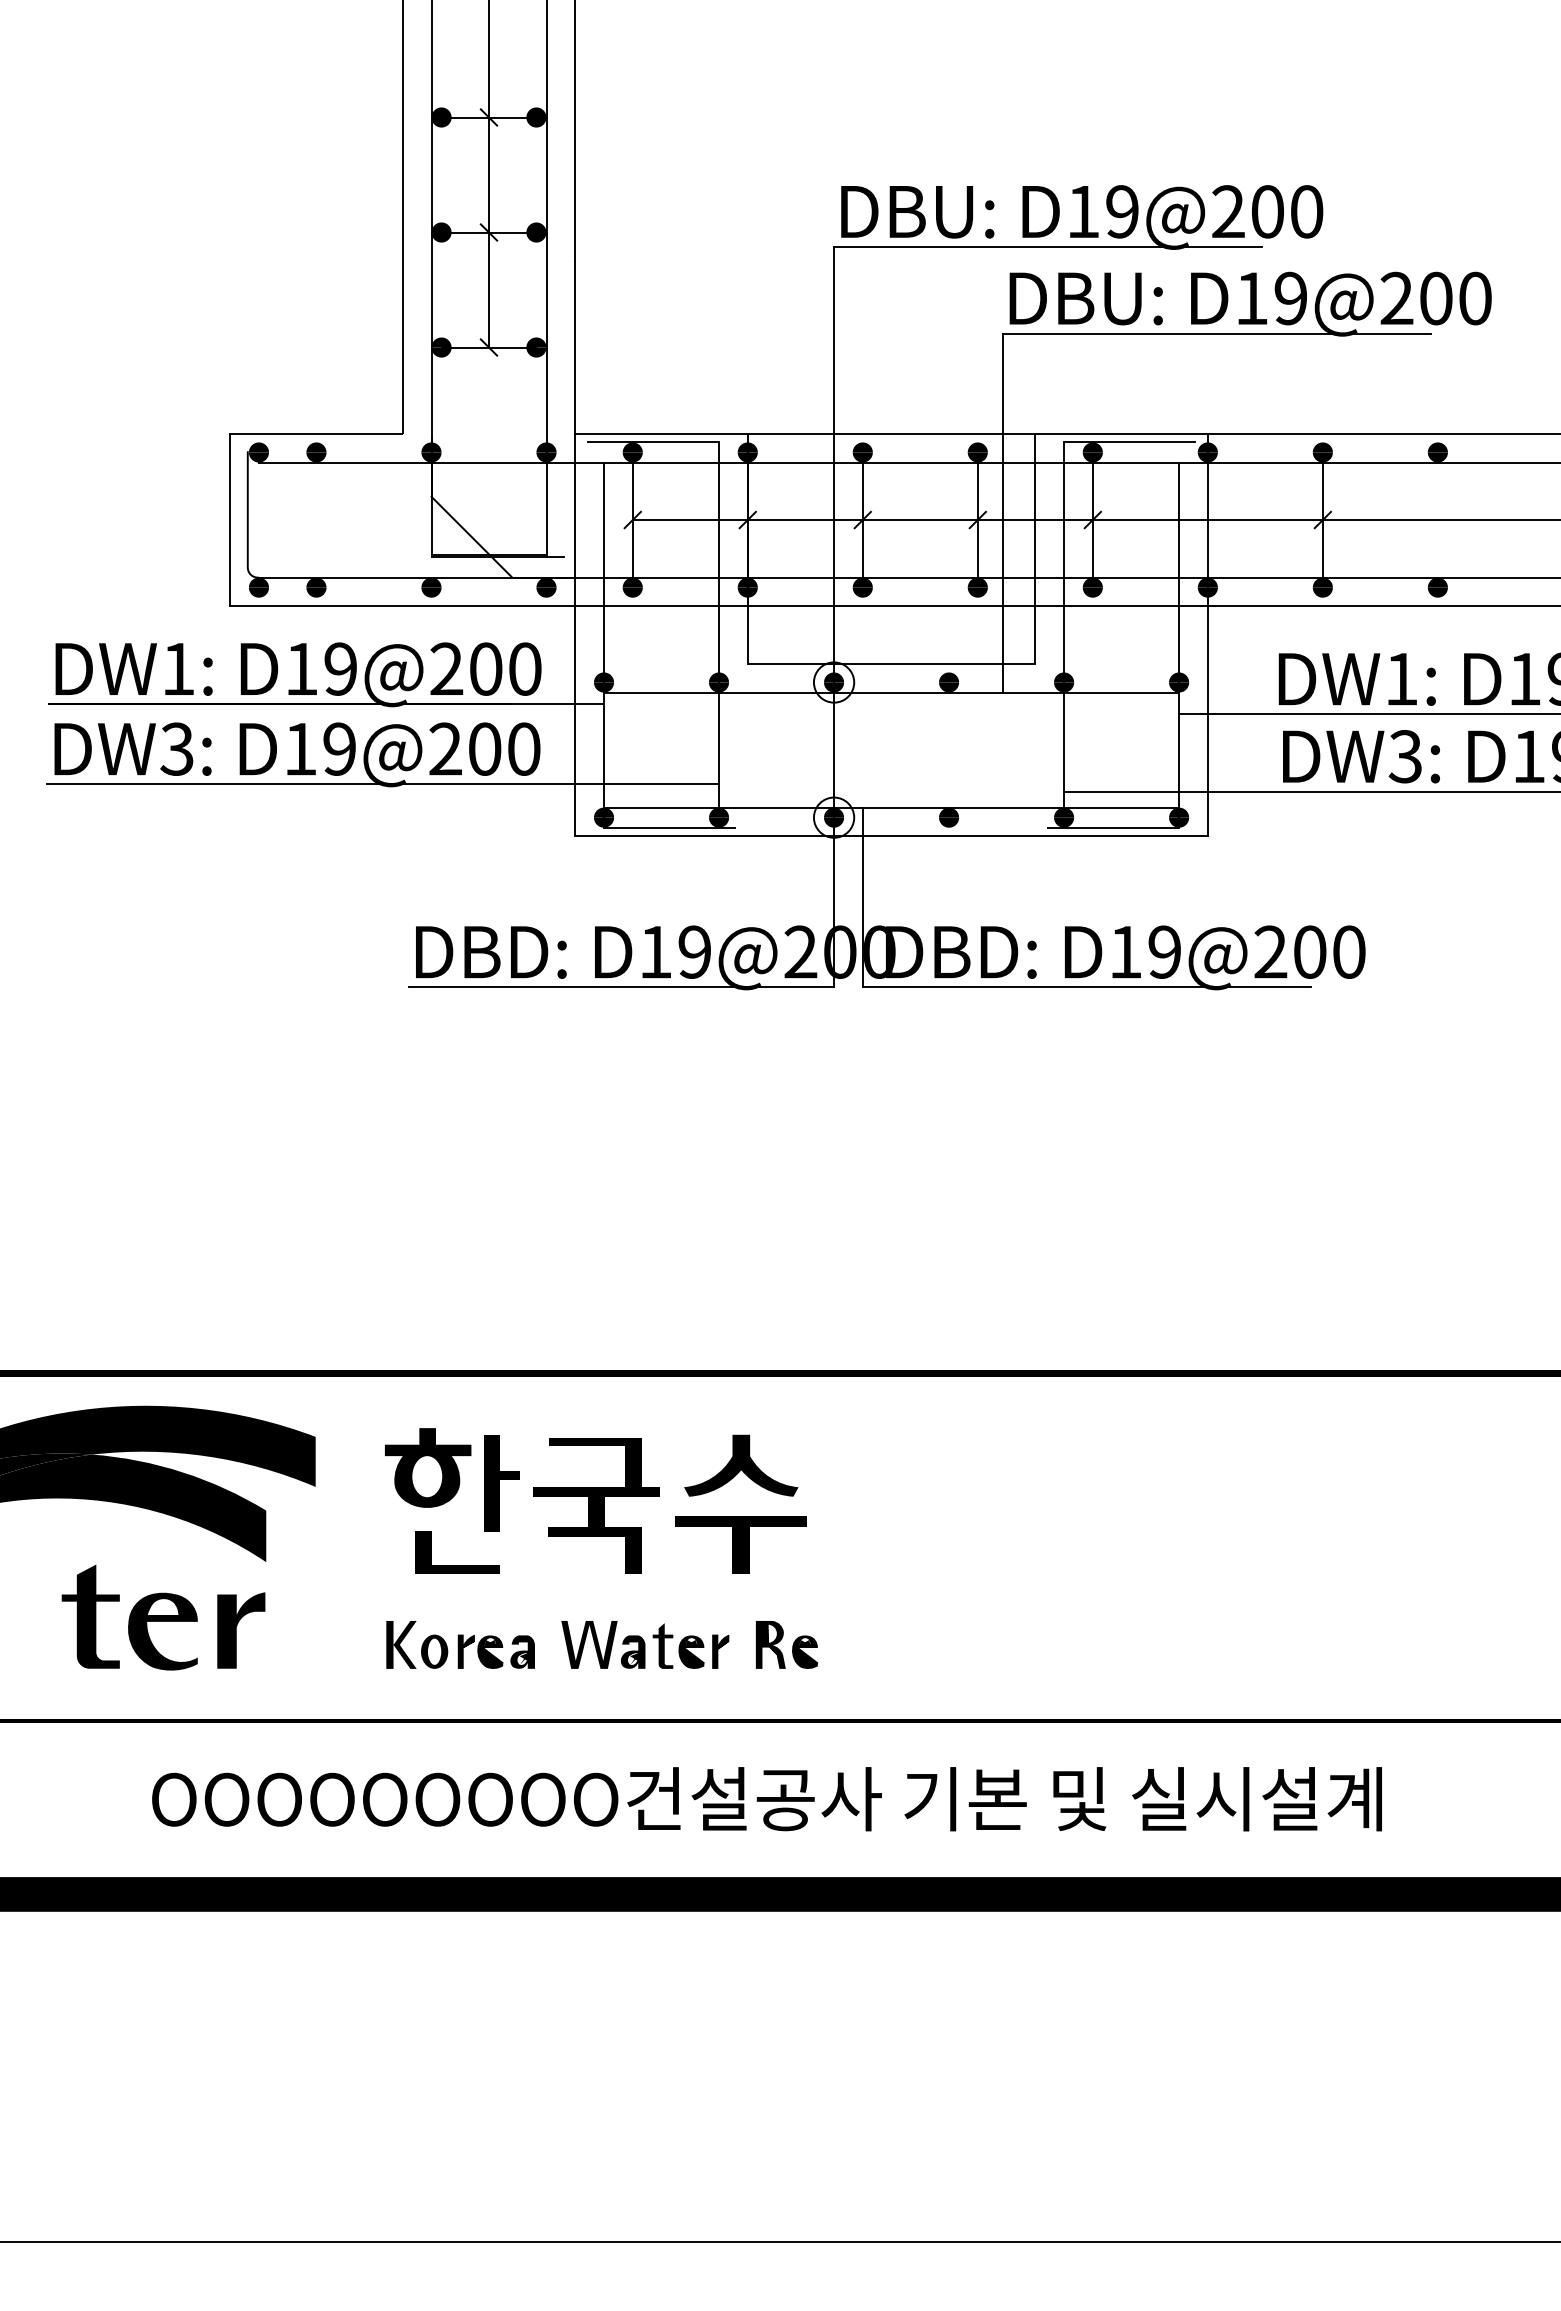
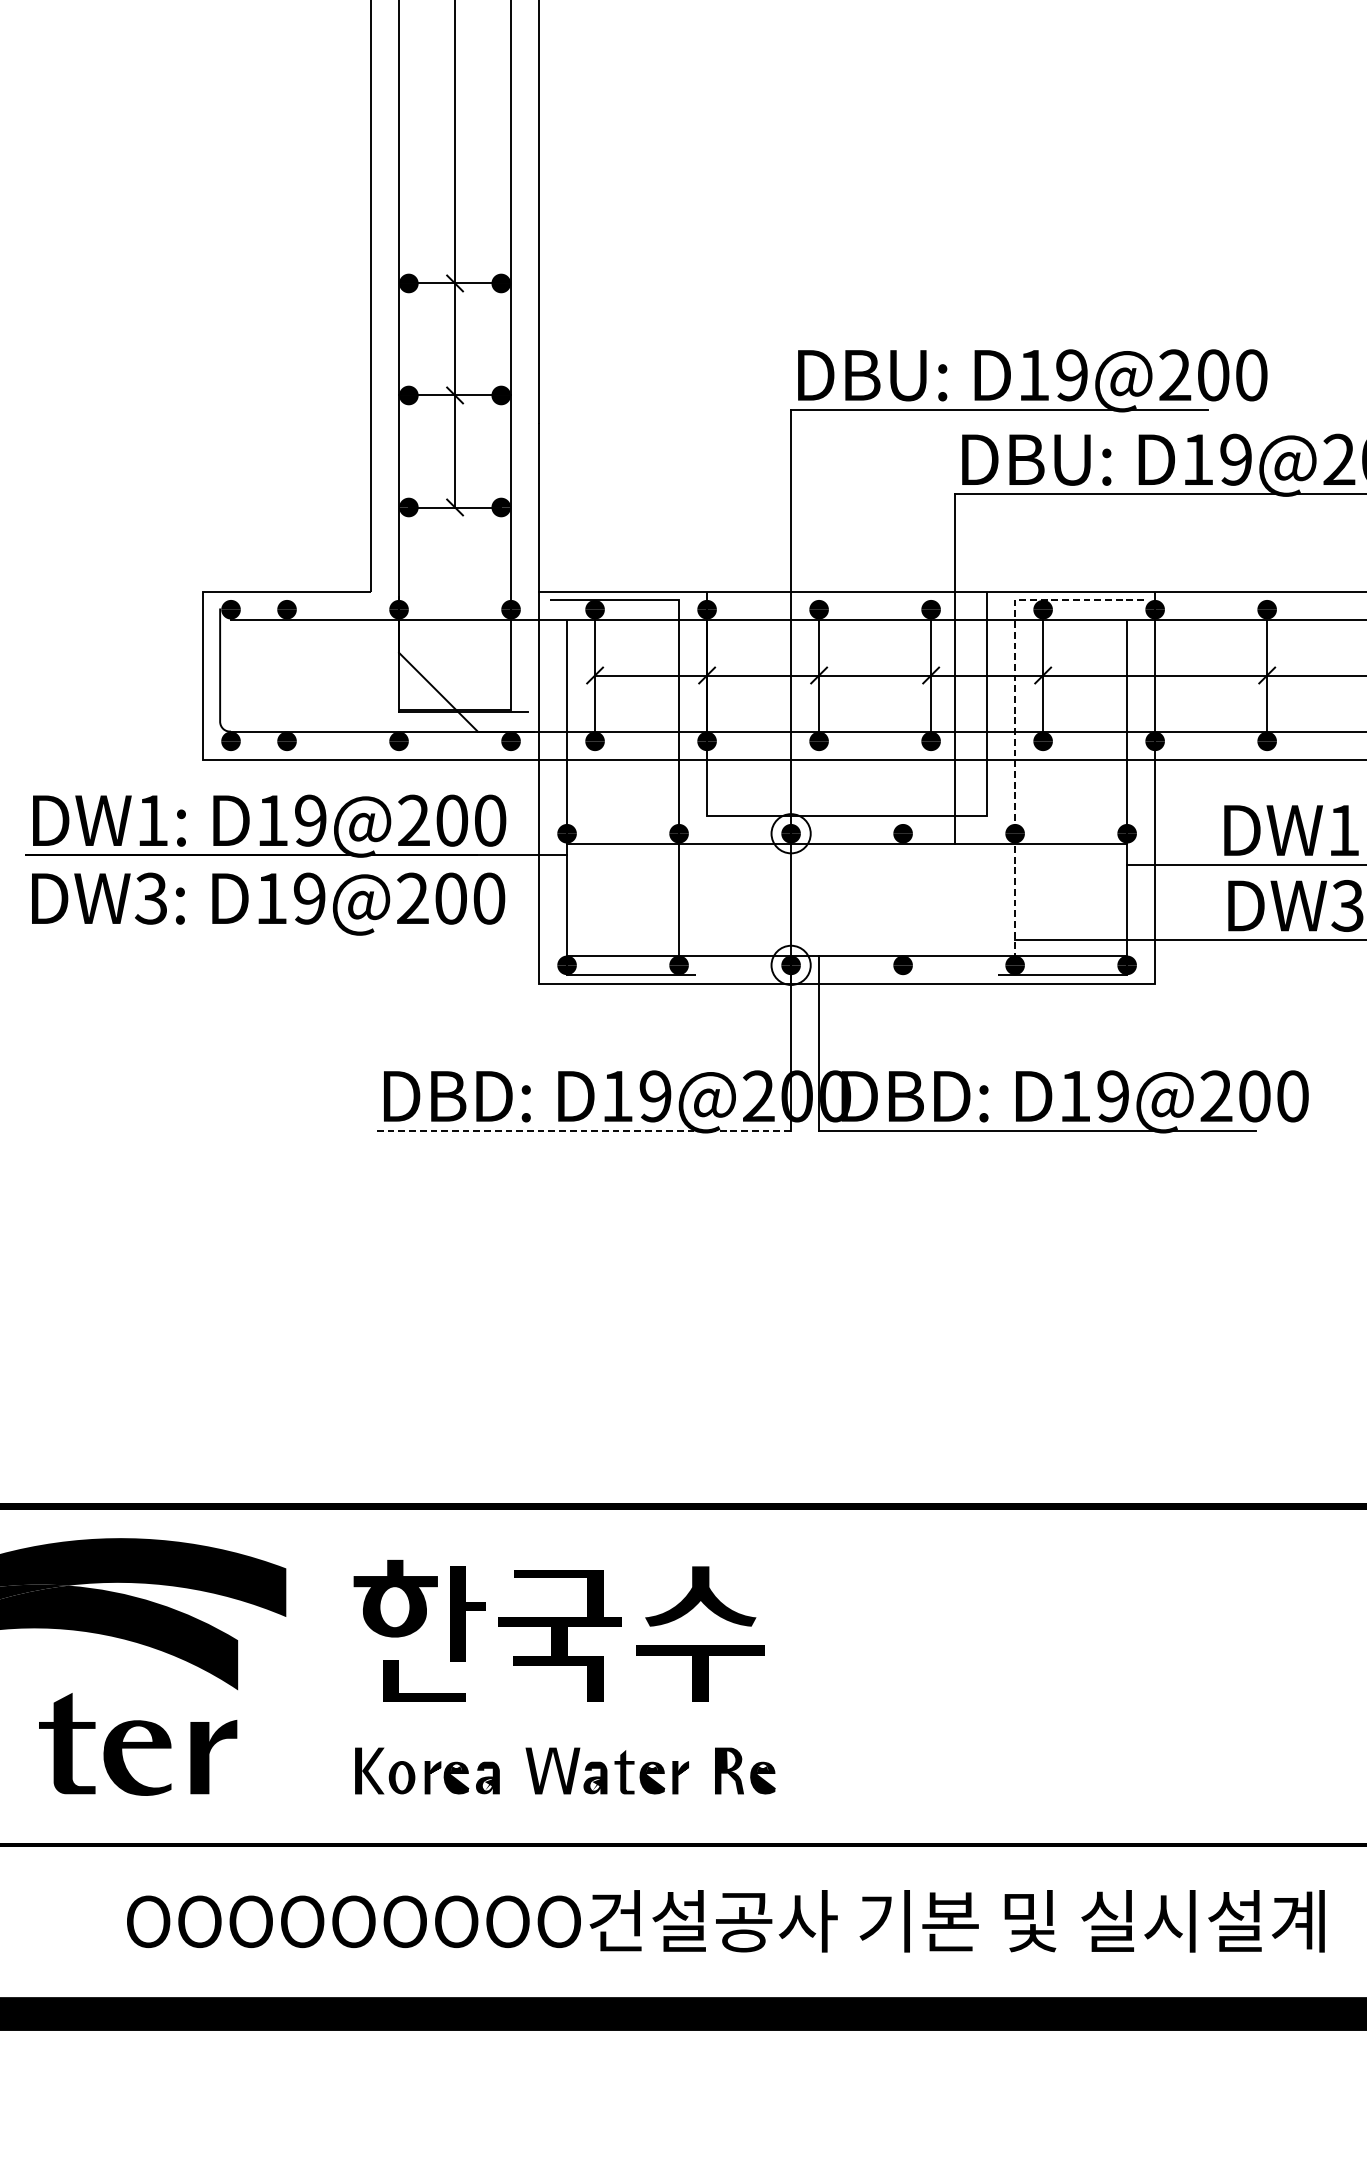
line: (1064, 558) -> (1015, 712), solid -> dashed
line: (383, 784) -> (352, 933), removed
line: (621, 987) -> (584, 1130), solid -> dashed

